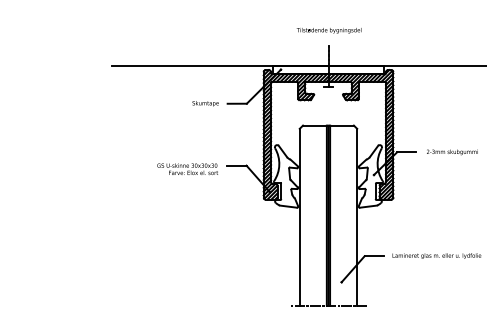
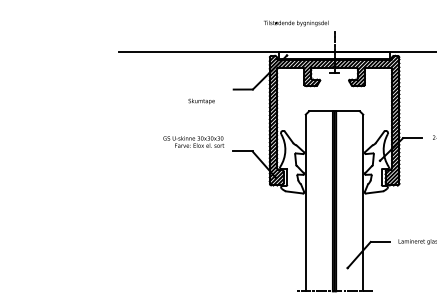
text: (328, 30) -> (295, 23), moved
text: (205, 103) -> (201, 101), moved
text: (187, 168) -> (193, 141), moved

